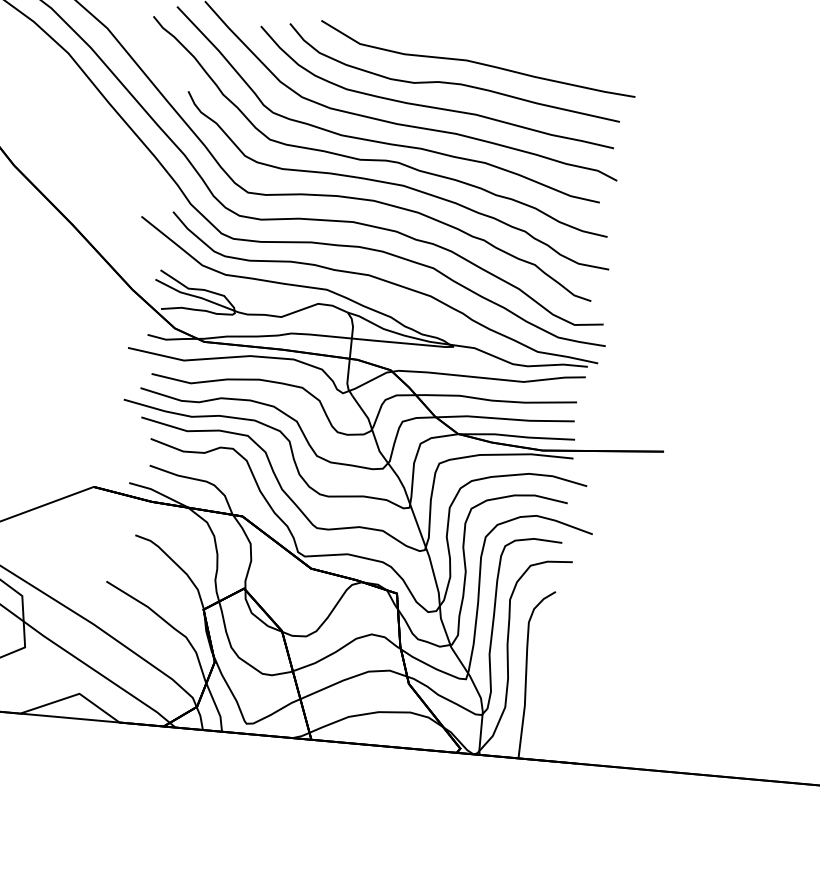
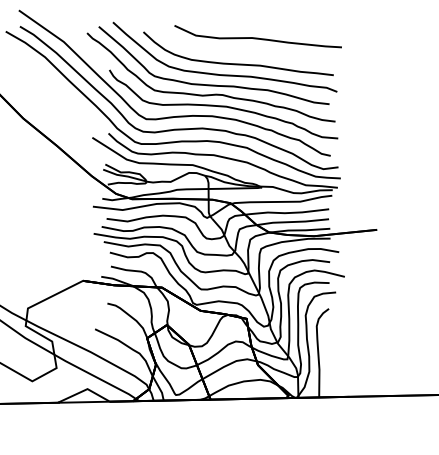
curve: (453, 81) -> (246, 49), removed

